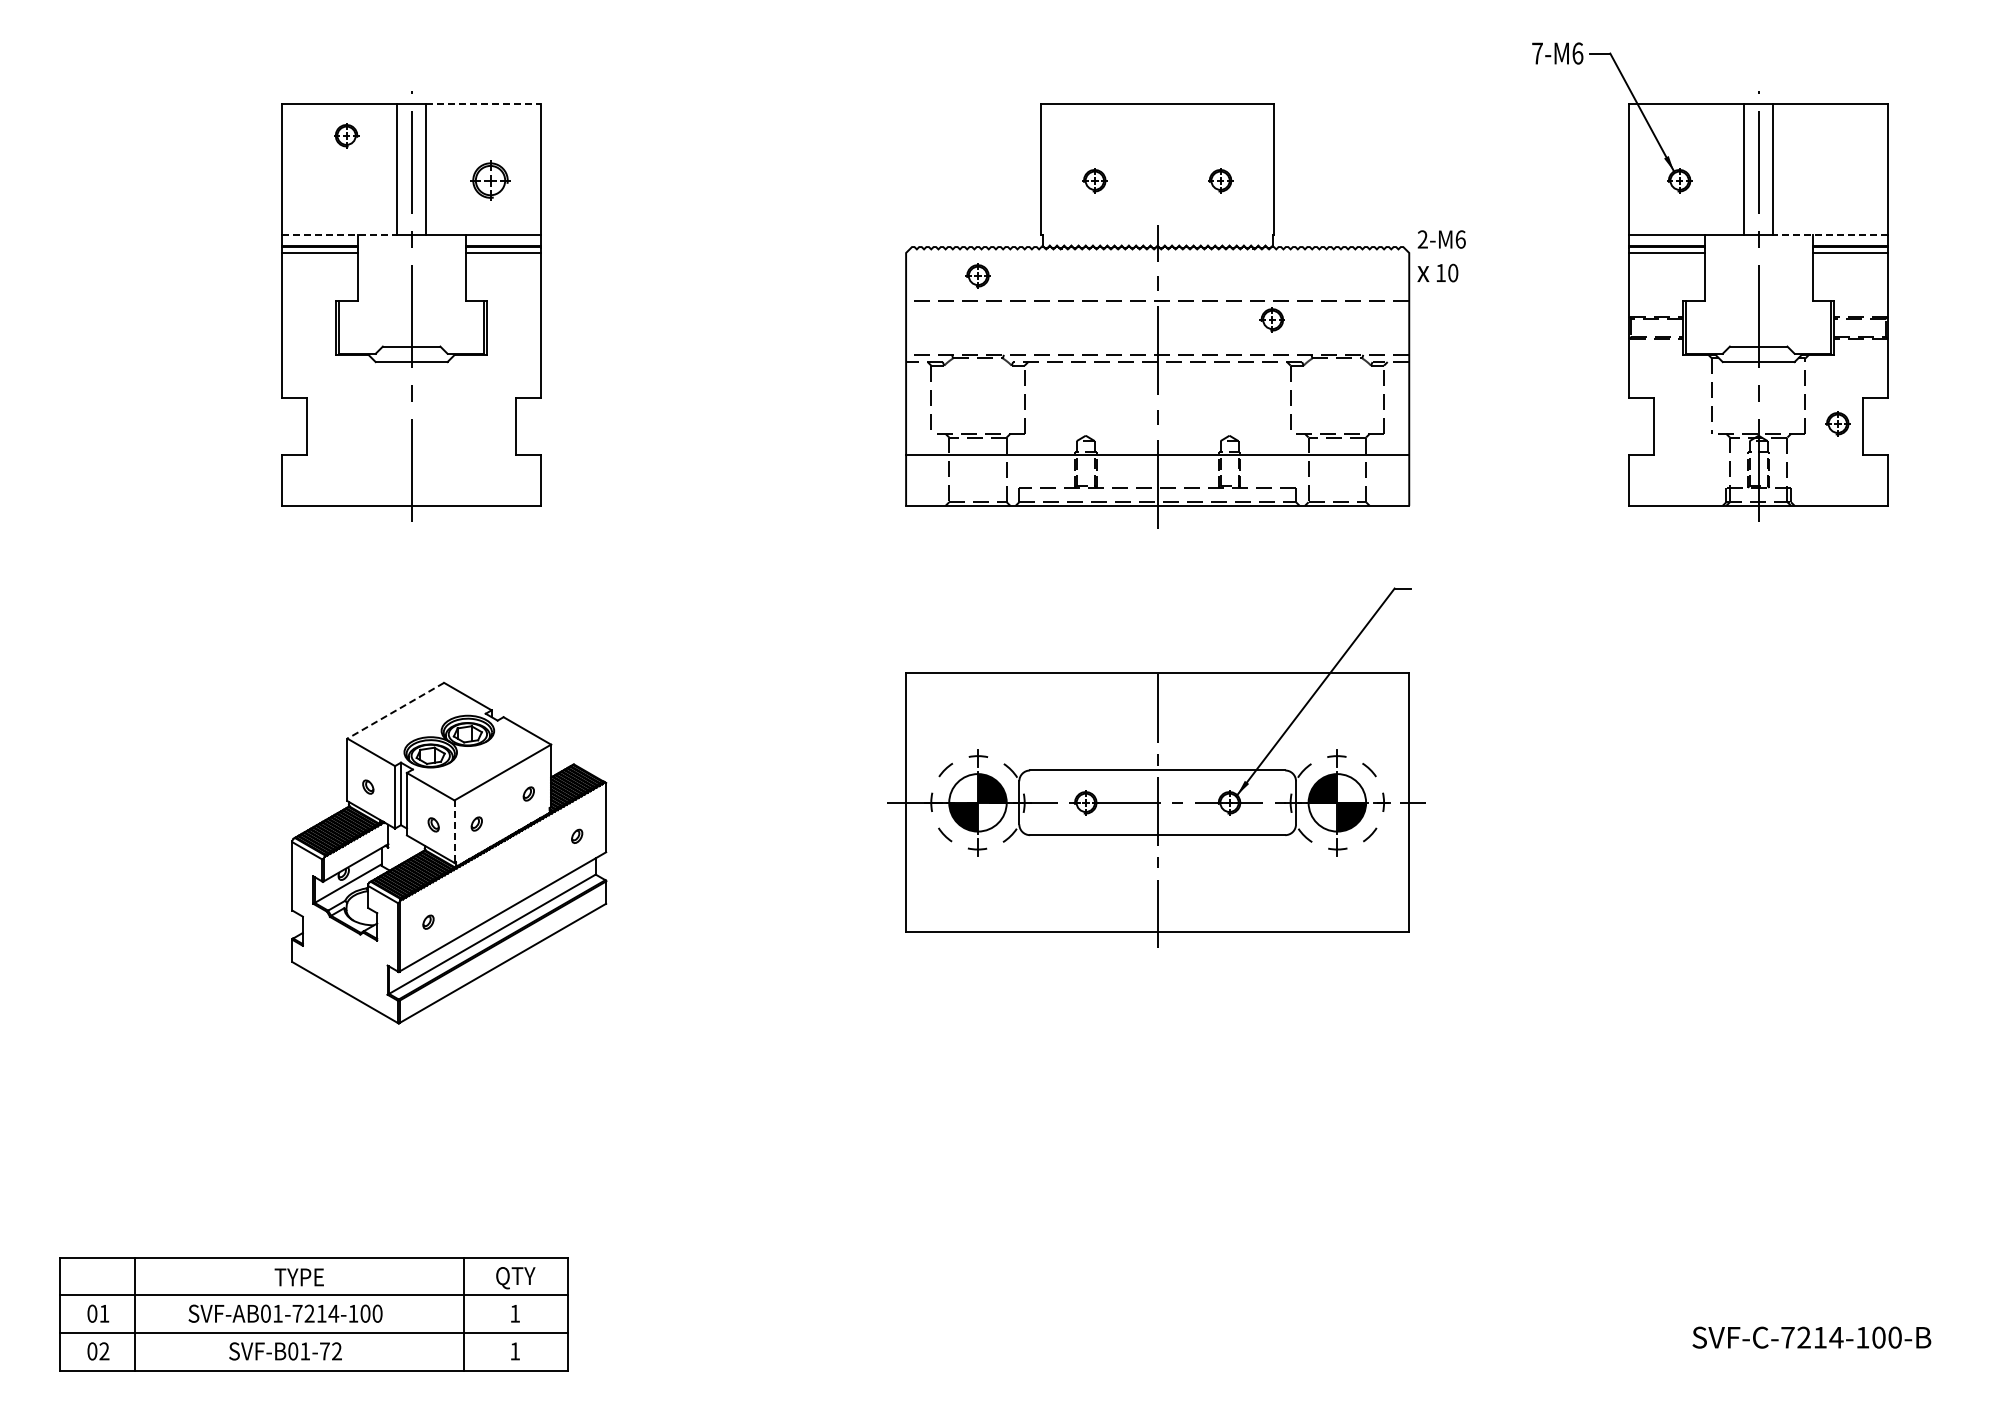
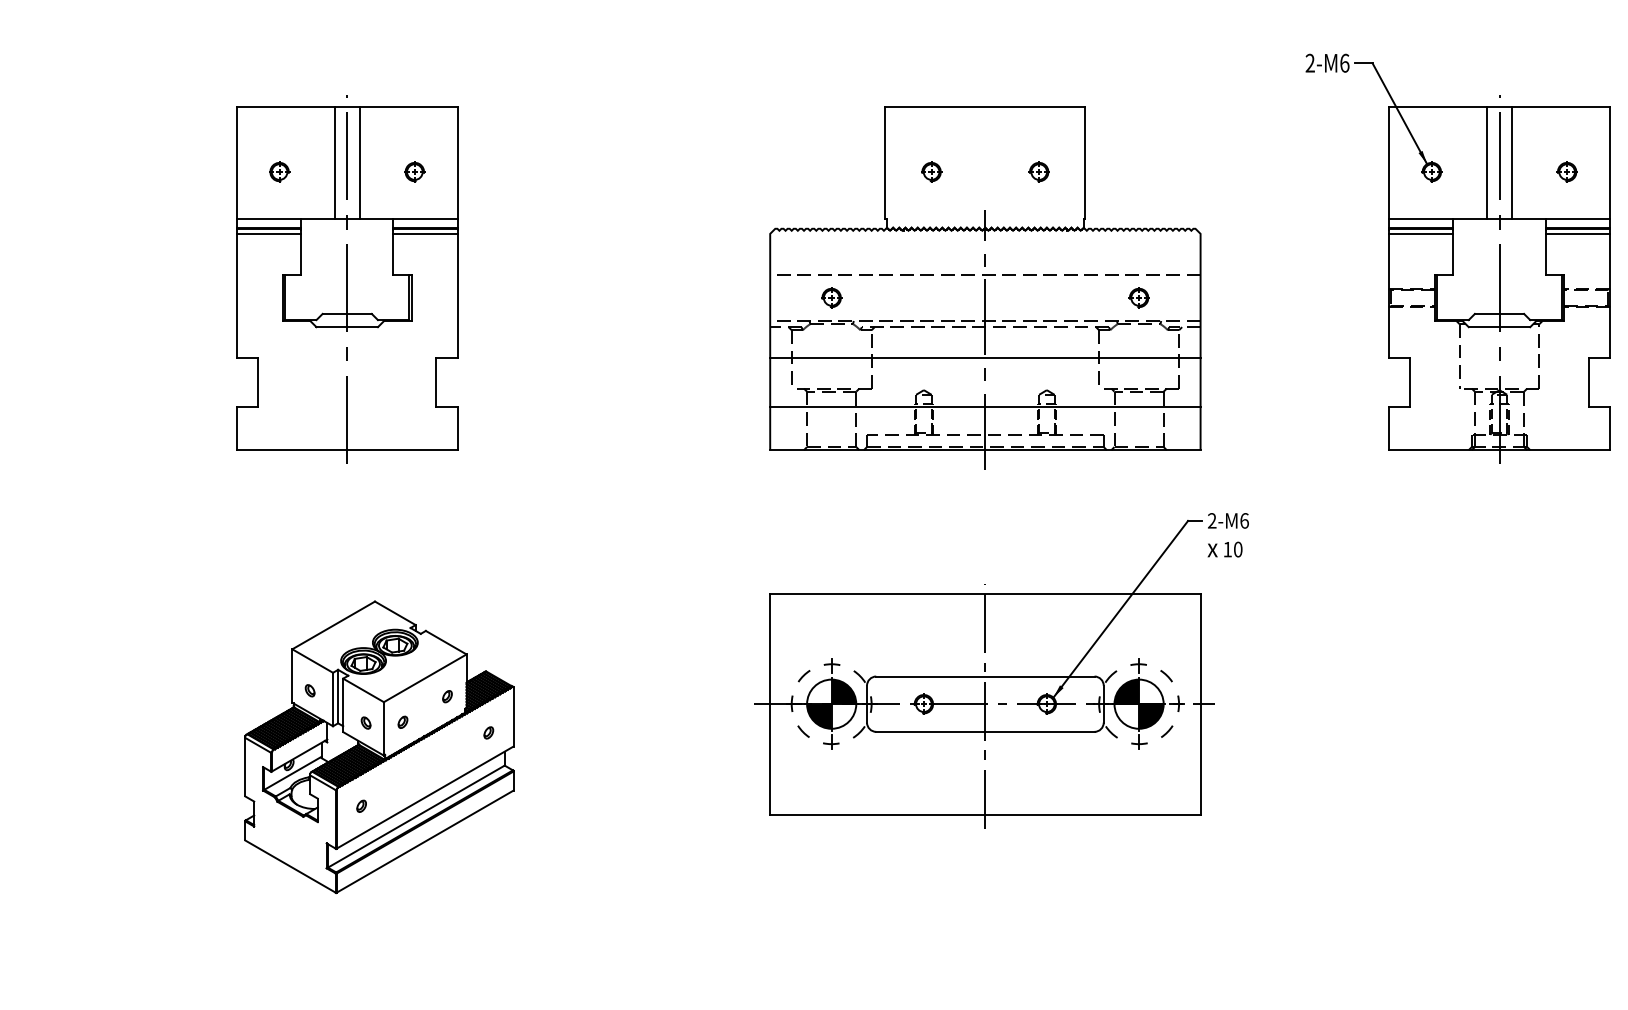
text: (1537, 53) -> (1310, 63), 7-M6 -> 2-M6
line: (483, 104) -> (408, 106), dashed -> solid
part: (346, 135) -> (279, 171), moved
part: (490, 180) -> (414, 171), size x0.62
line: (339, 235) -> (285, 218), dashed -> solid
line: (1830, 235) -> (1560, 218), dashed -> solid
text: (1441, 256) -> (1228, 535), moved
part: (977, 275) -> (831, 297), moved
part: (1271, 319) -> (1138, 297), moved
line: (1157, 397) -> (985, 357), added
part: (1837, 423) -> (1566, 171), moved
line: (395, 710) -> (333, 625), dashed -> solid
line: (454, 832) -> (383, 729), dashed -> solid

